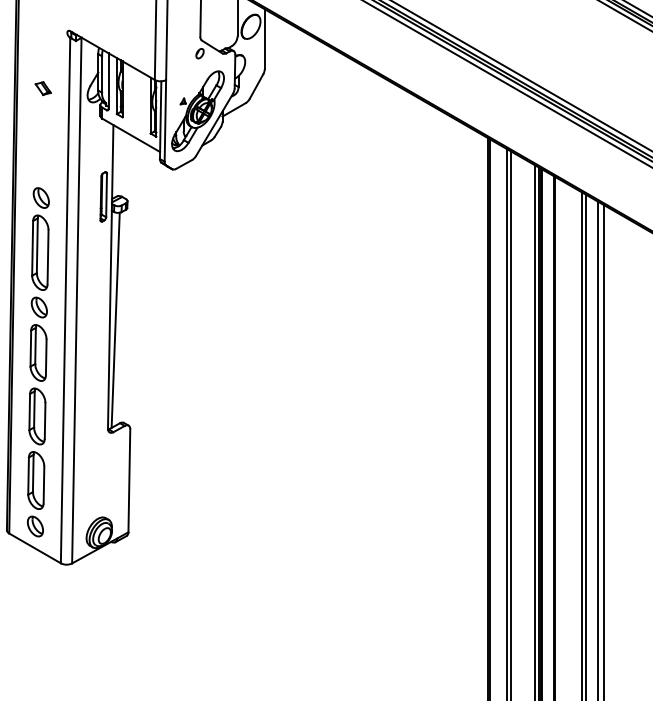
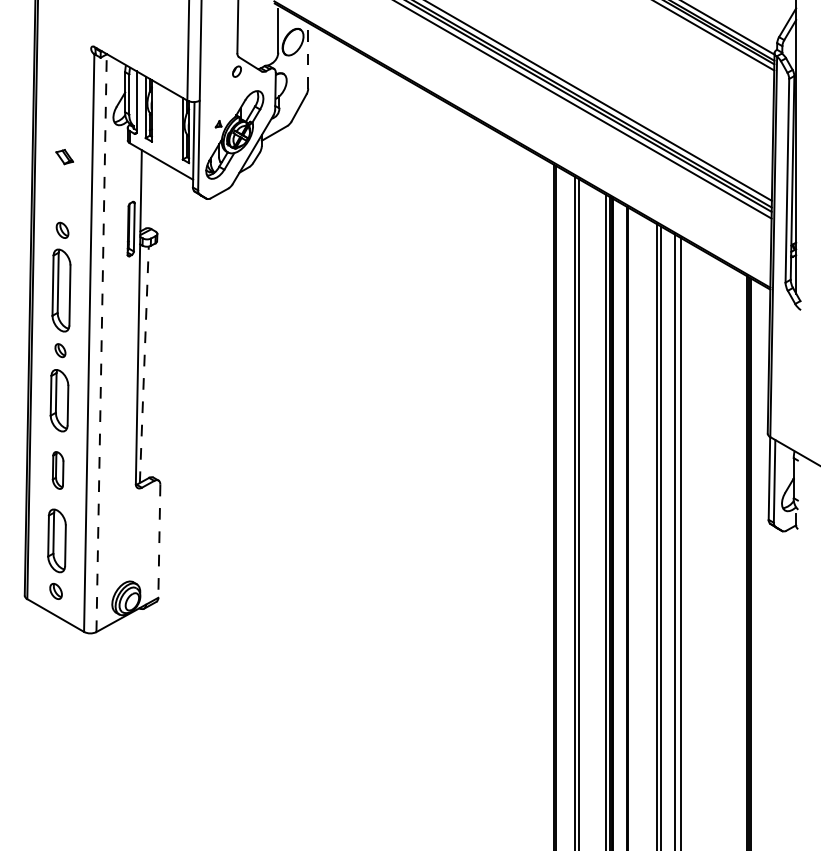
line: (265, 38) -> (308, 55), solid -> dashed
part: (43, 88) -> (64, 157), moved
part: (41, 198) -> (62, 230), size x0.7
line: (76, 300) -> (101, 343), solid -> dashed
part: (39, 307) -> (60, 350), size x0.6
line: (115, 320) -> (144, 364), solid -> dashed
part: (36, 416) -> (57, 470), size x0.6
line: (129, 481) -> (159, 541), solid -> dashed
part: (34, 526) -> (55, 591), size x0.7

